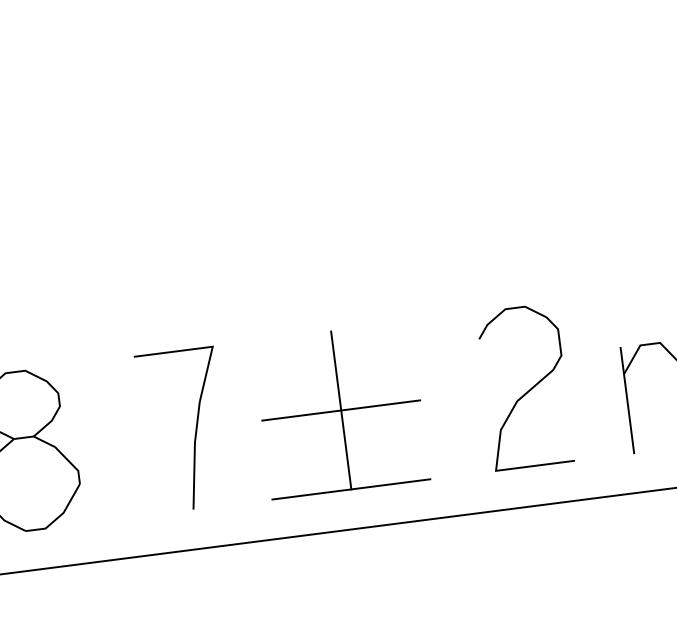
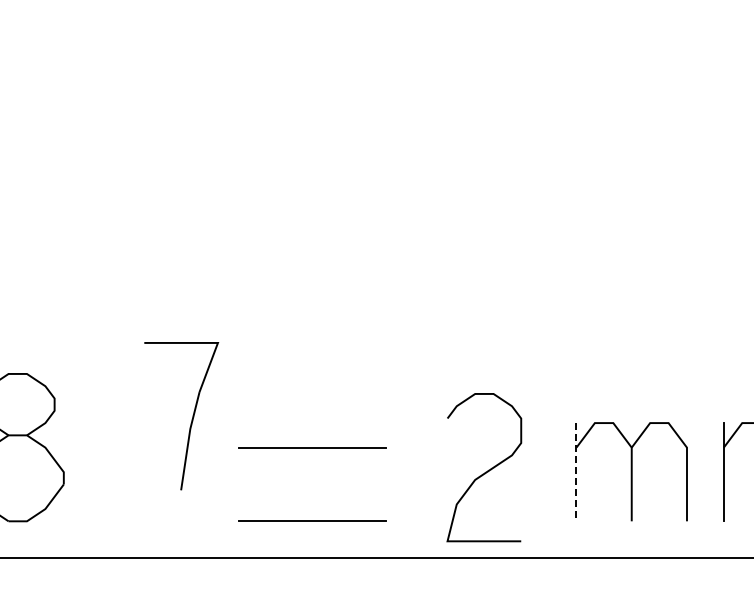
curve: (527, 390) -> (485, 471), moved
line: (627, 400) -> (576, 472), solid -> dashed
line: (341, 410) -> (312, 447), removed
part: (194, 432) -> (191, 419), moved

